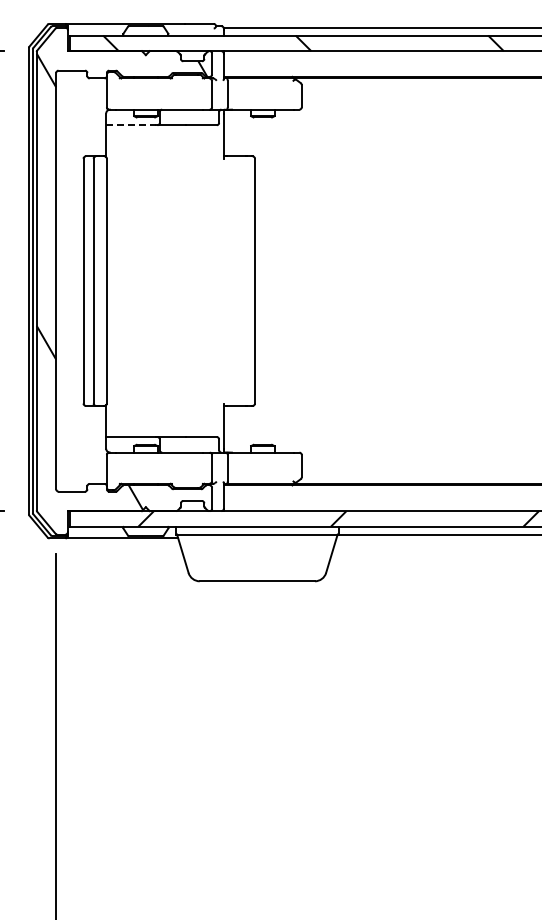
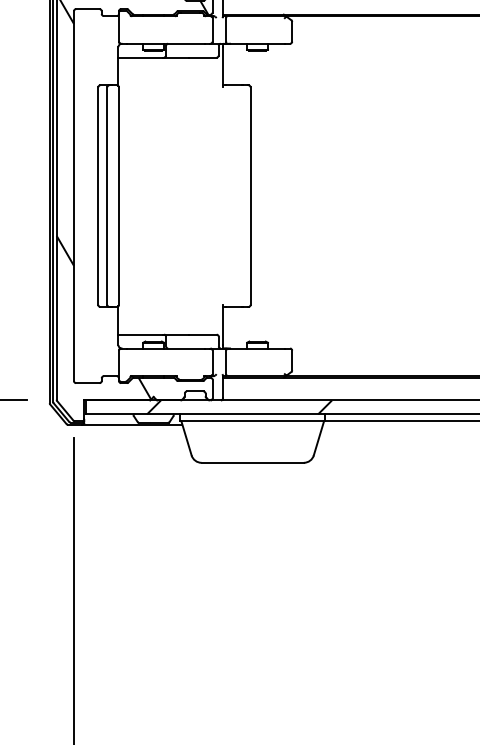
line: (131, 125) -> (140, 57), dashed -> solid

